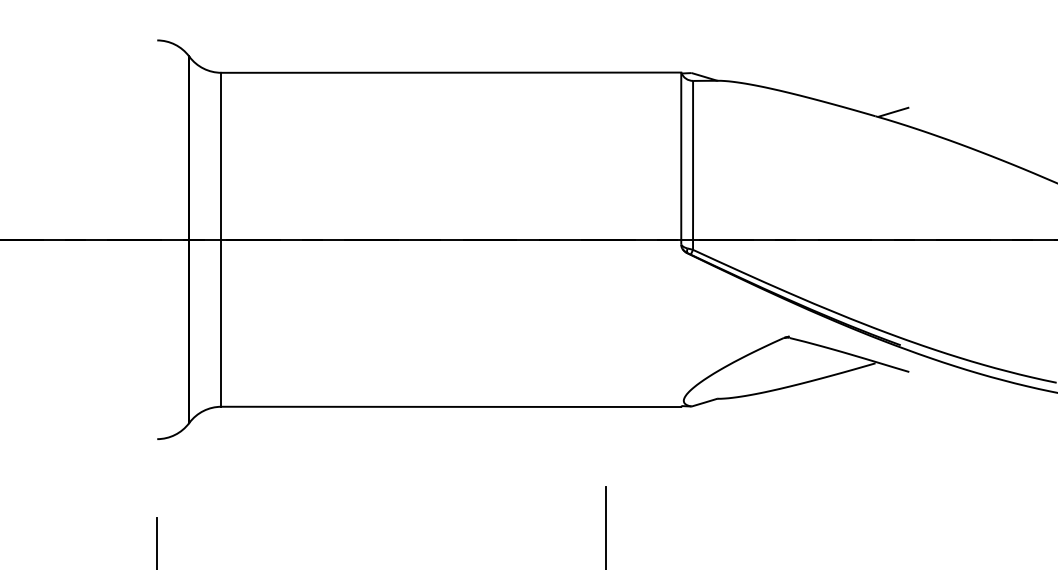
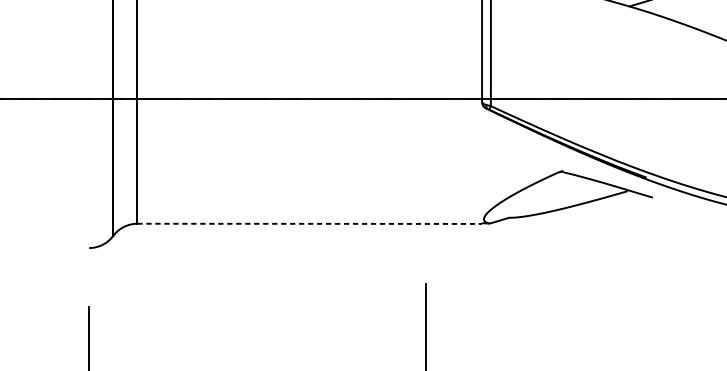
line: (451, 406) -> (309, 223), solid -> dashed

